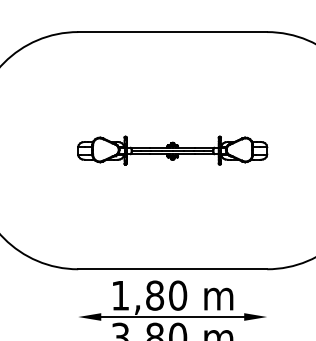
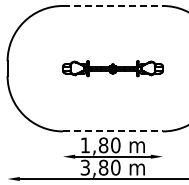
line: (171, 31) -> (112, 5), solid -> dashed
line: (171, 269) -> (112, 131), solid -> dashed

